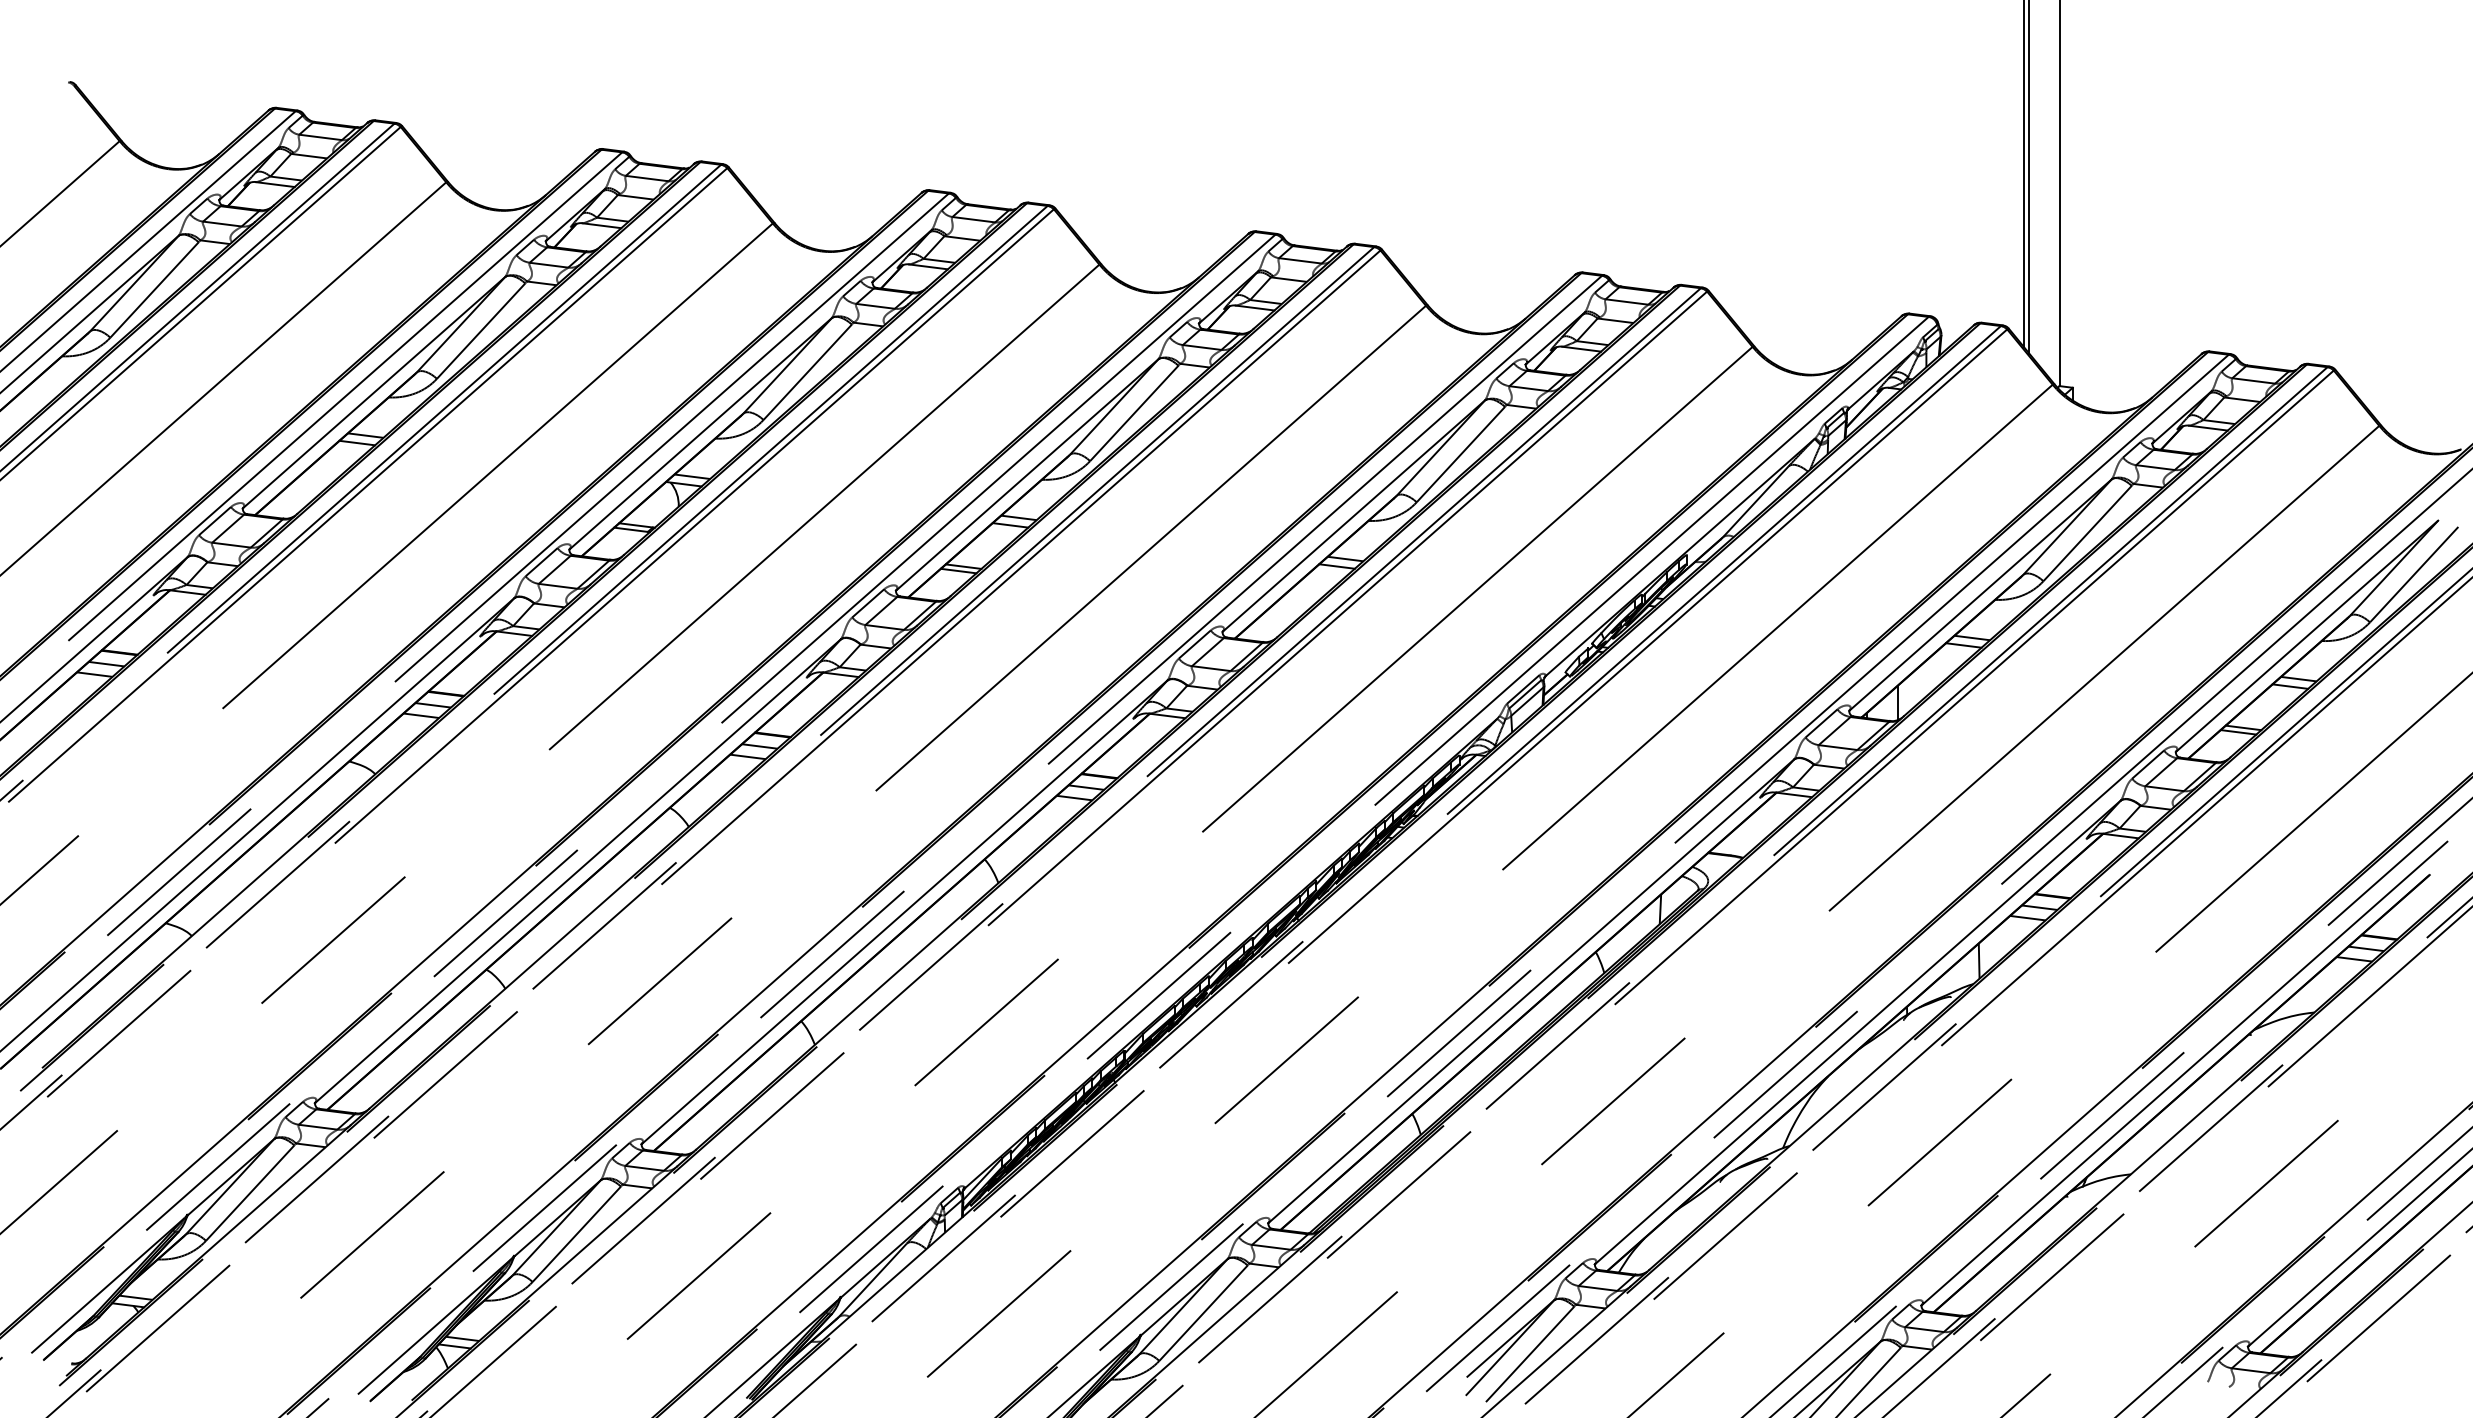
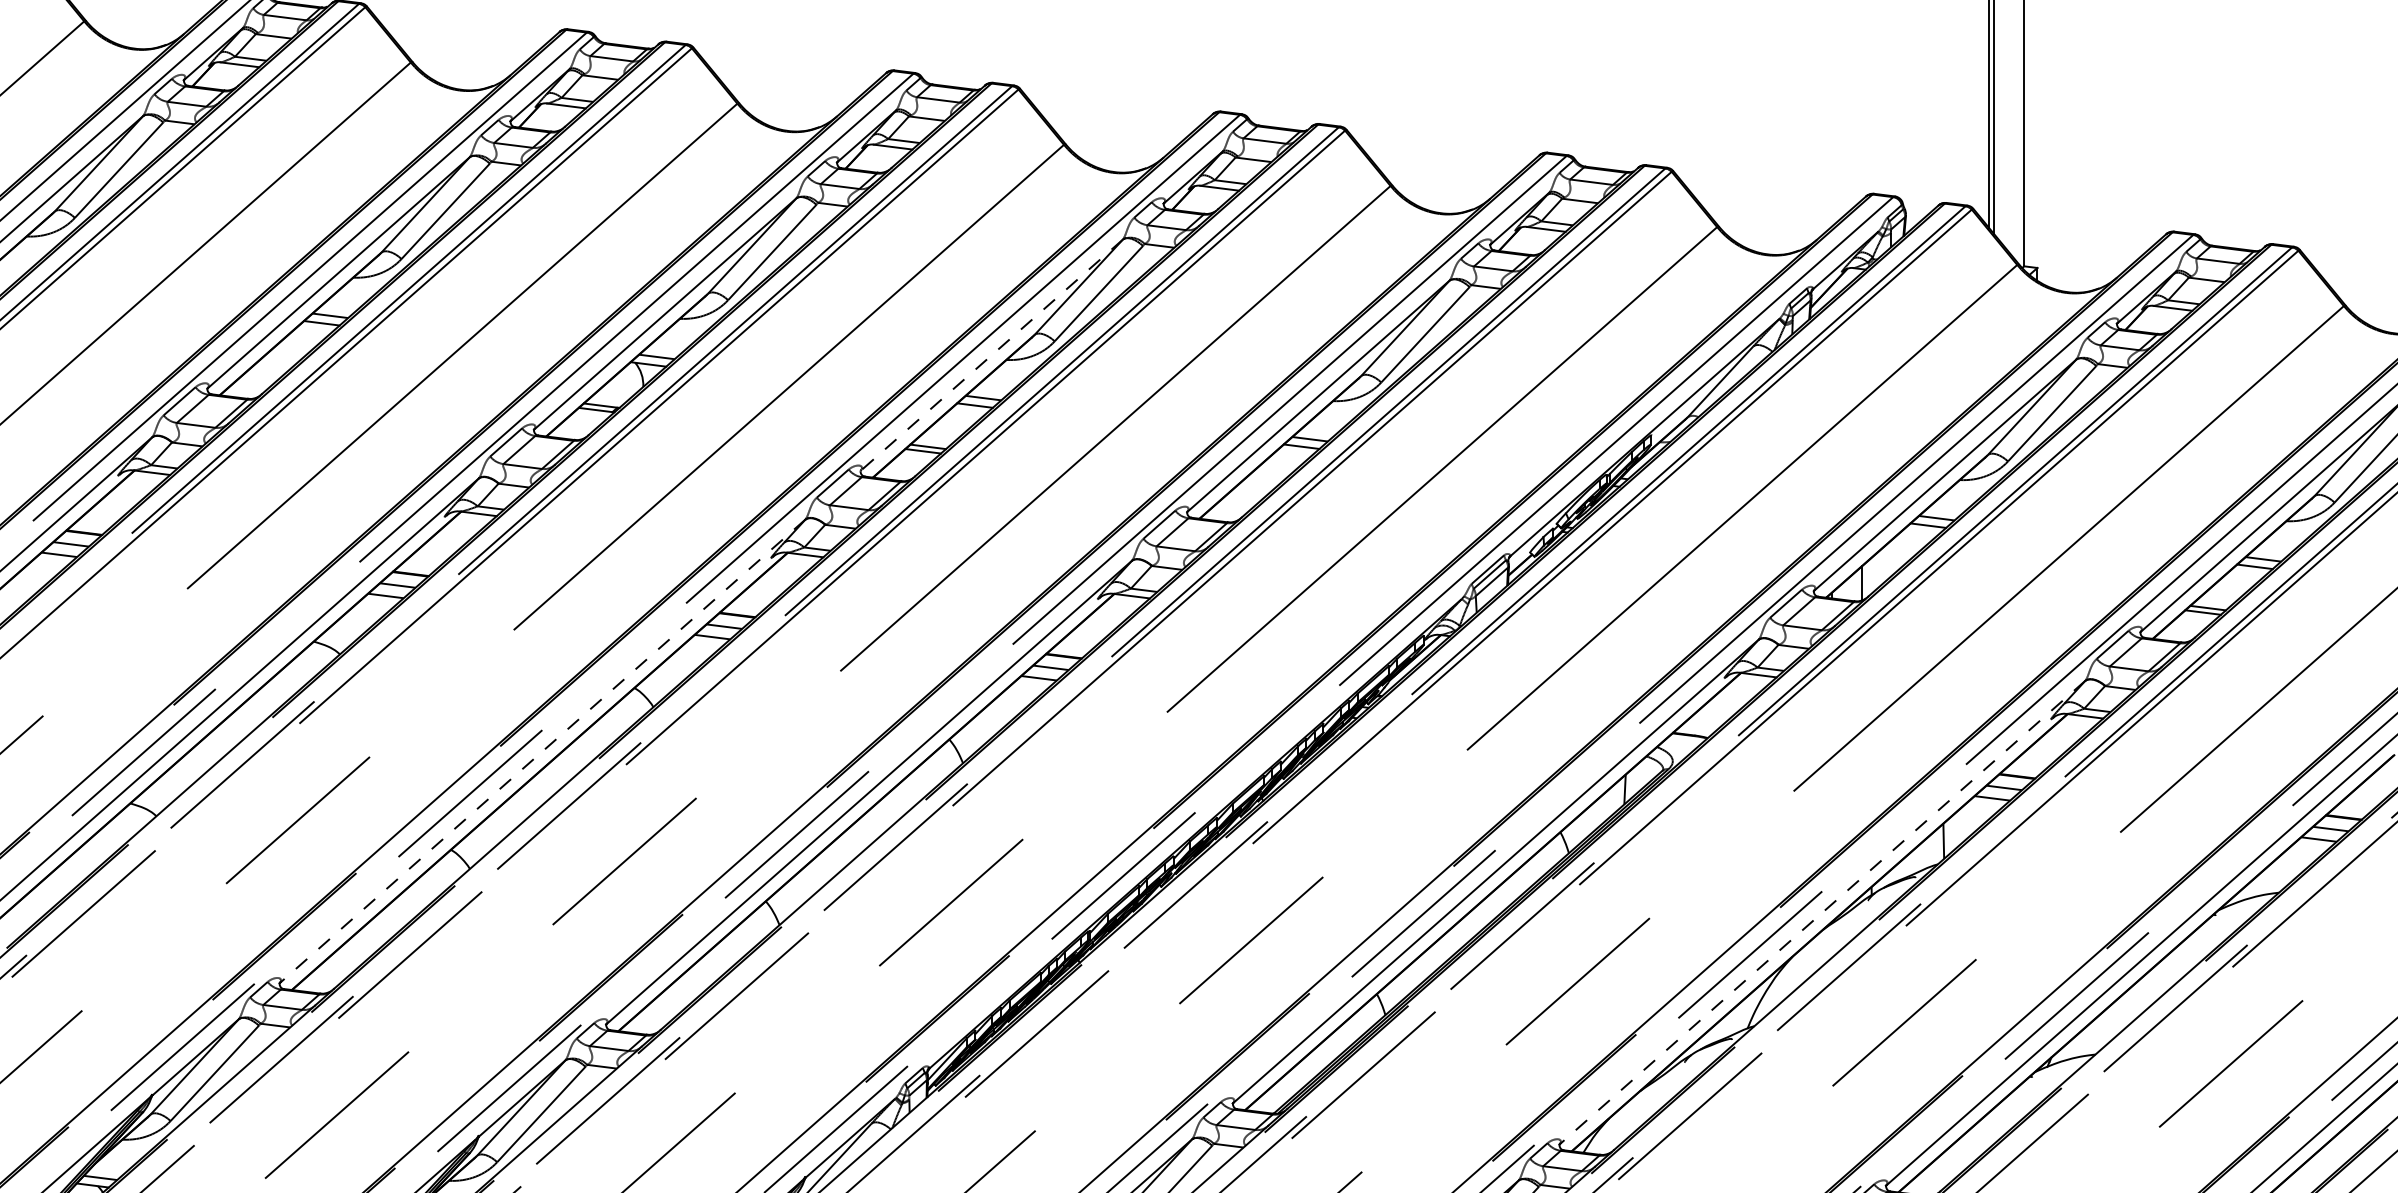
line: (1027, 475) -> (992, 355), solid -> dashed
line: (577, 871) -> (542, 751), solid -> dashed
line: (1857, 1032) -> (1822, 912), solid -> dashed

